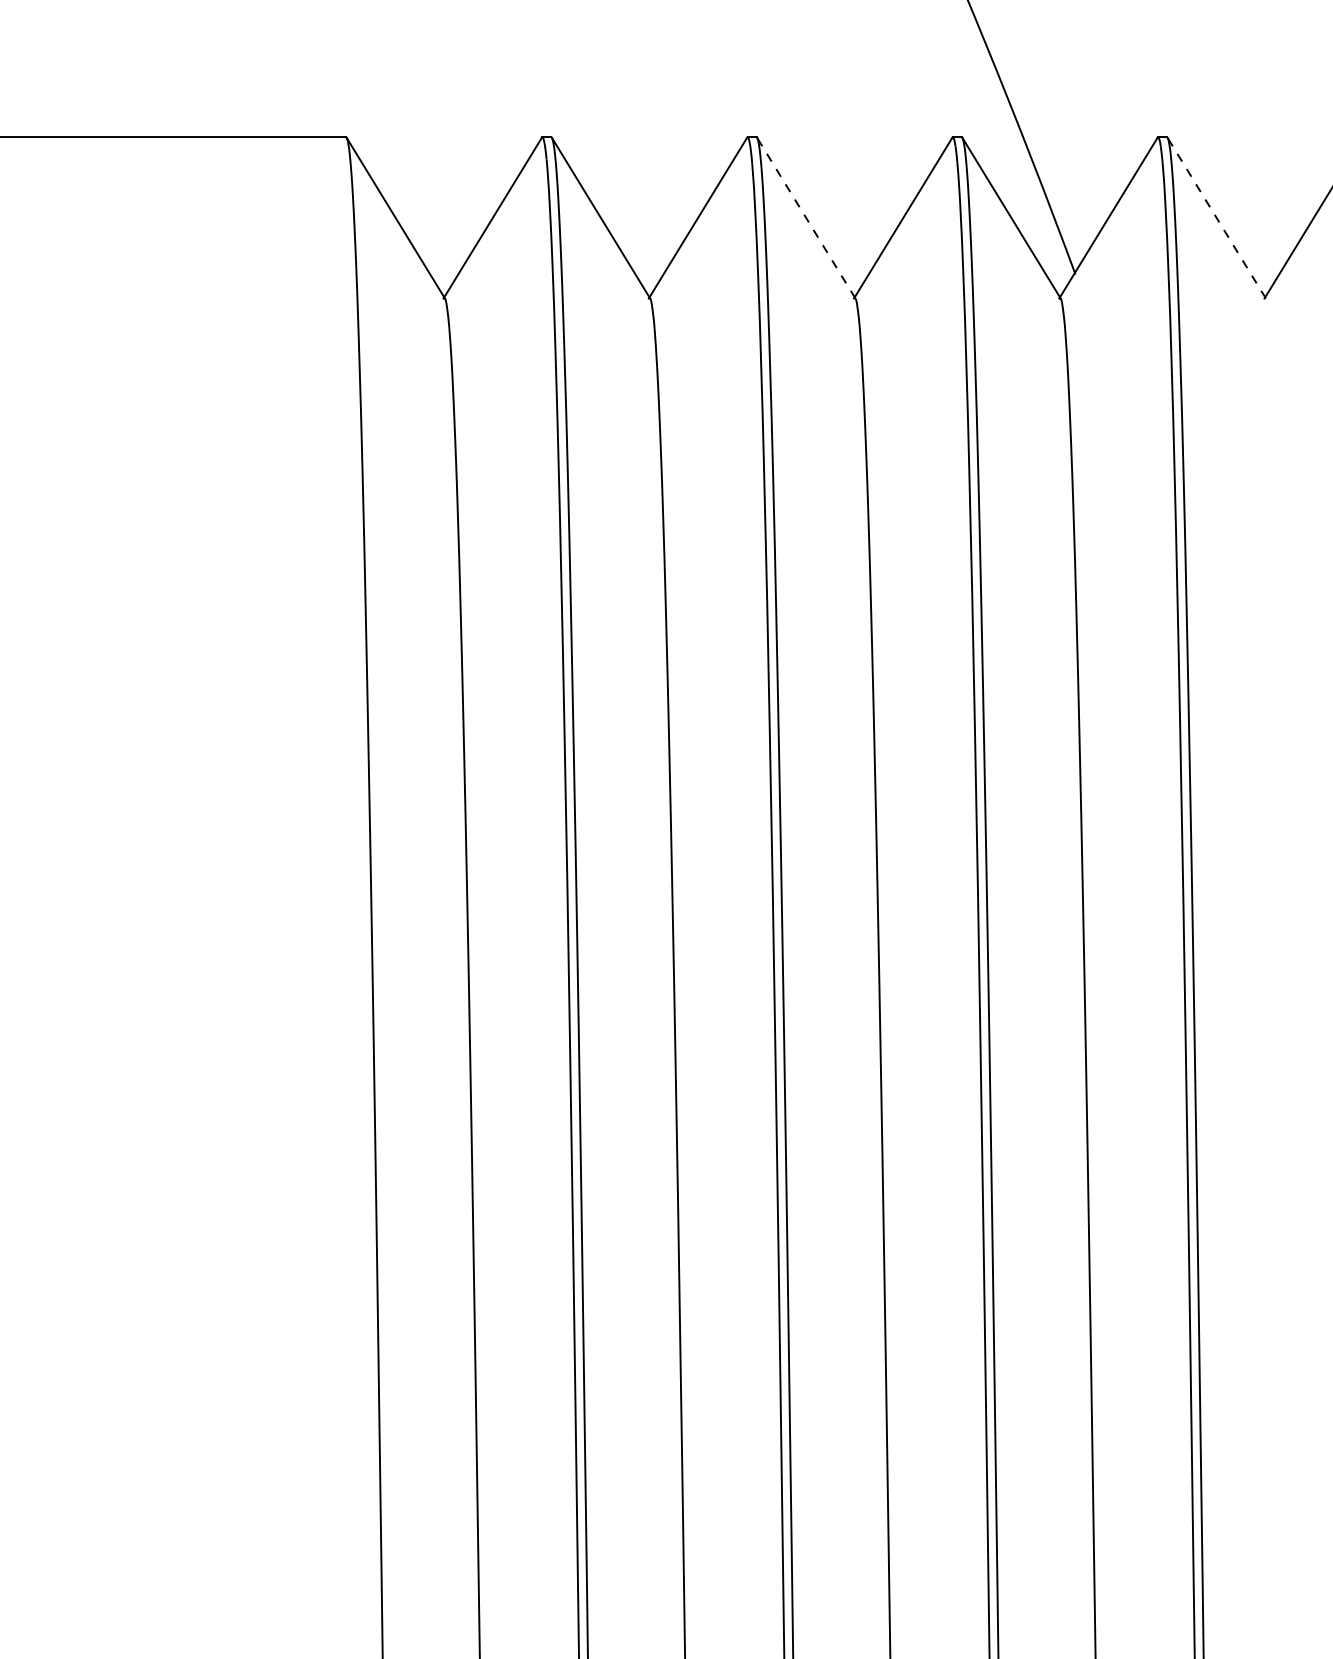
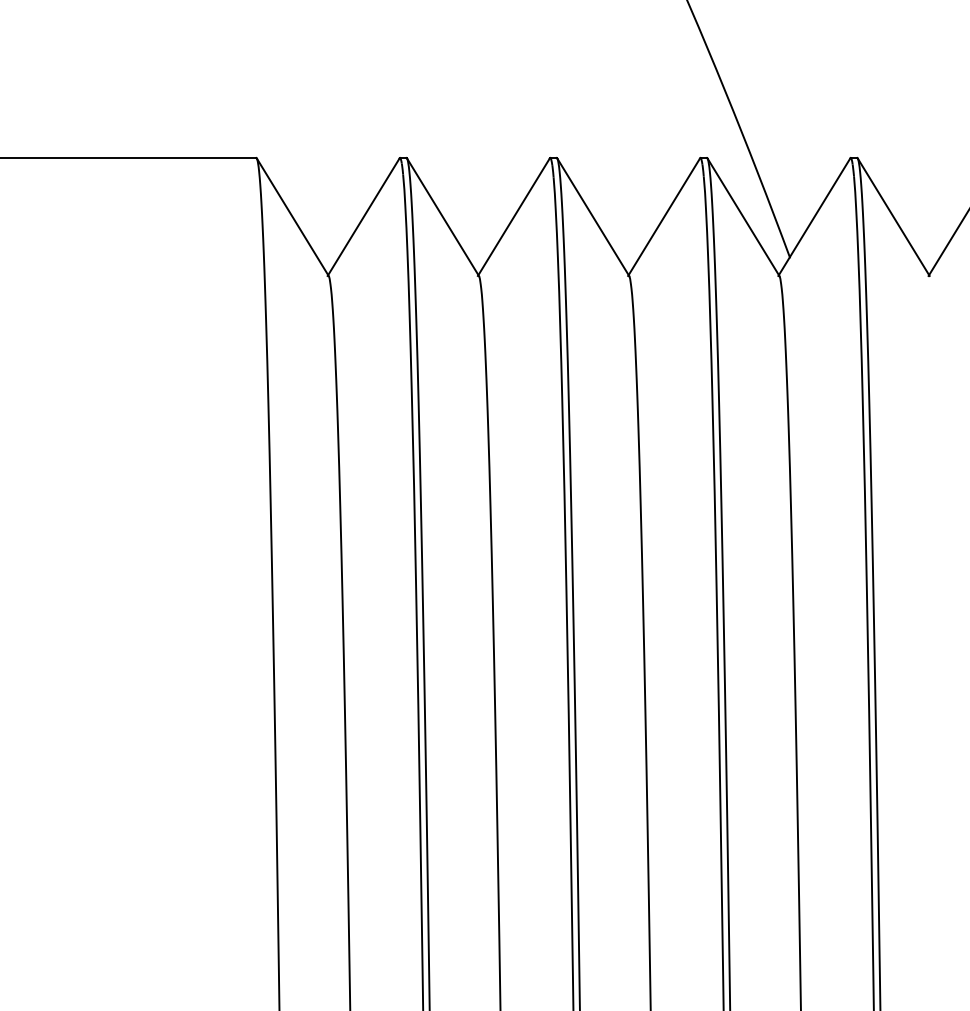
line: (806, 217) -> (593, 216), dashed -> solid
line: (1216, 217) -> (893, 216), dashed -> solid

